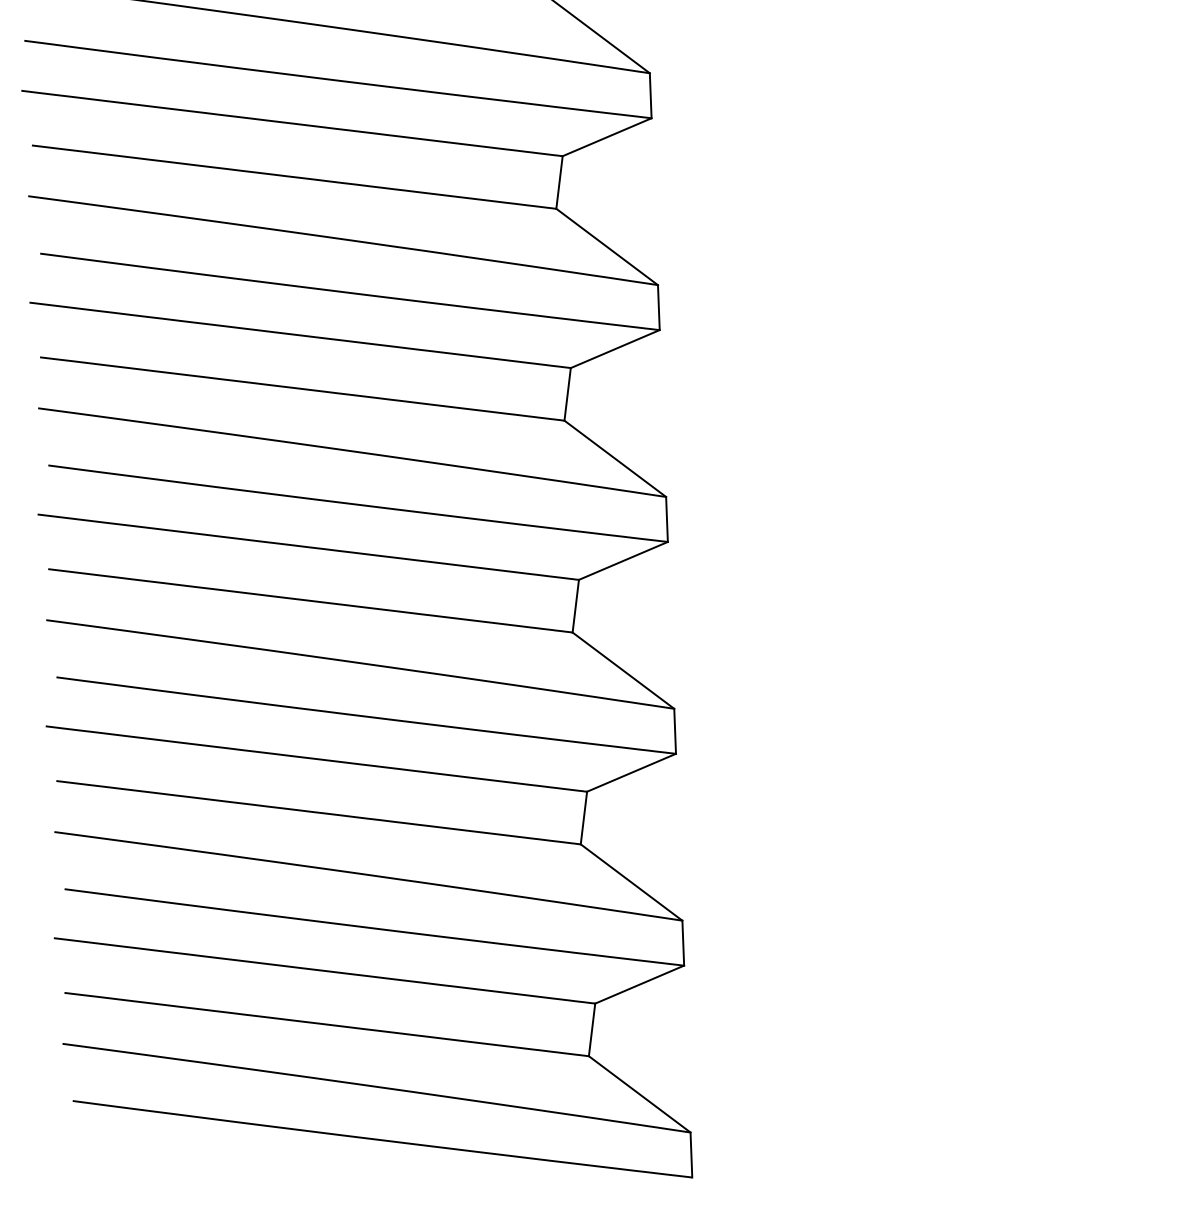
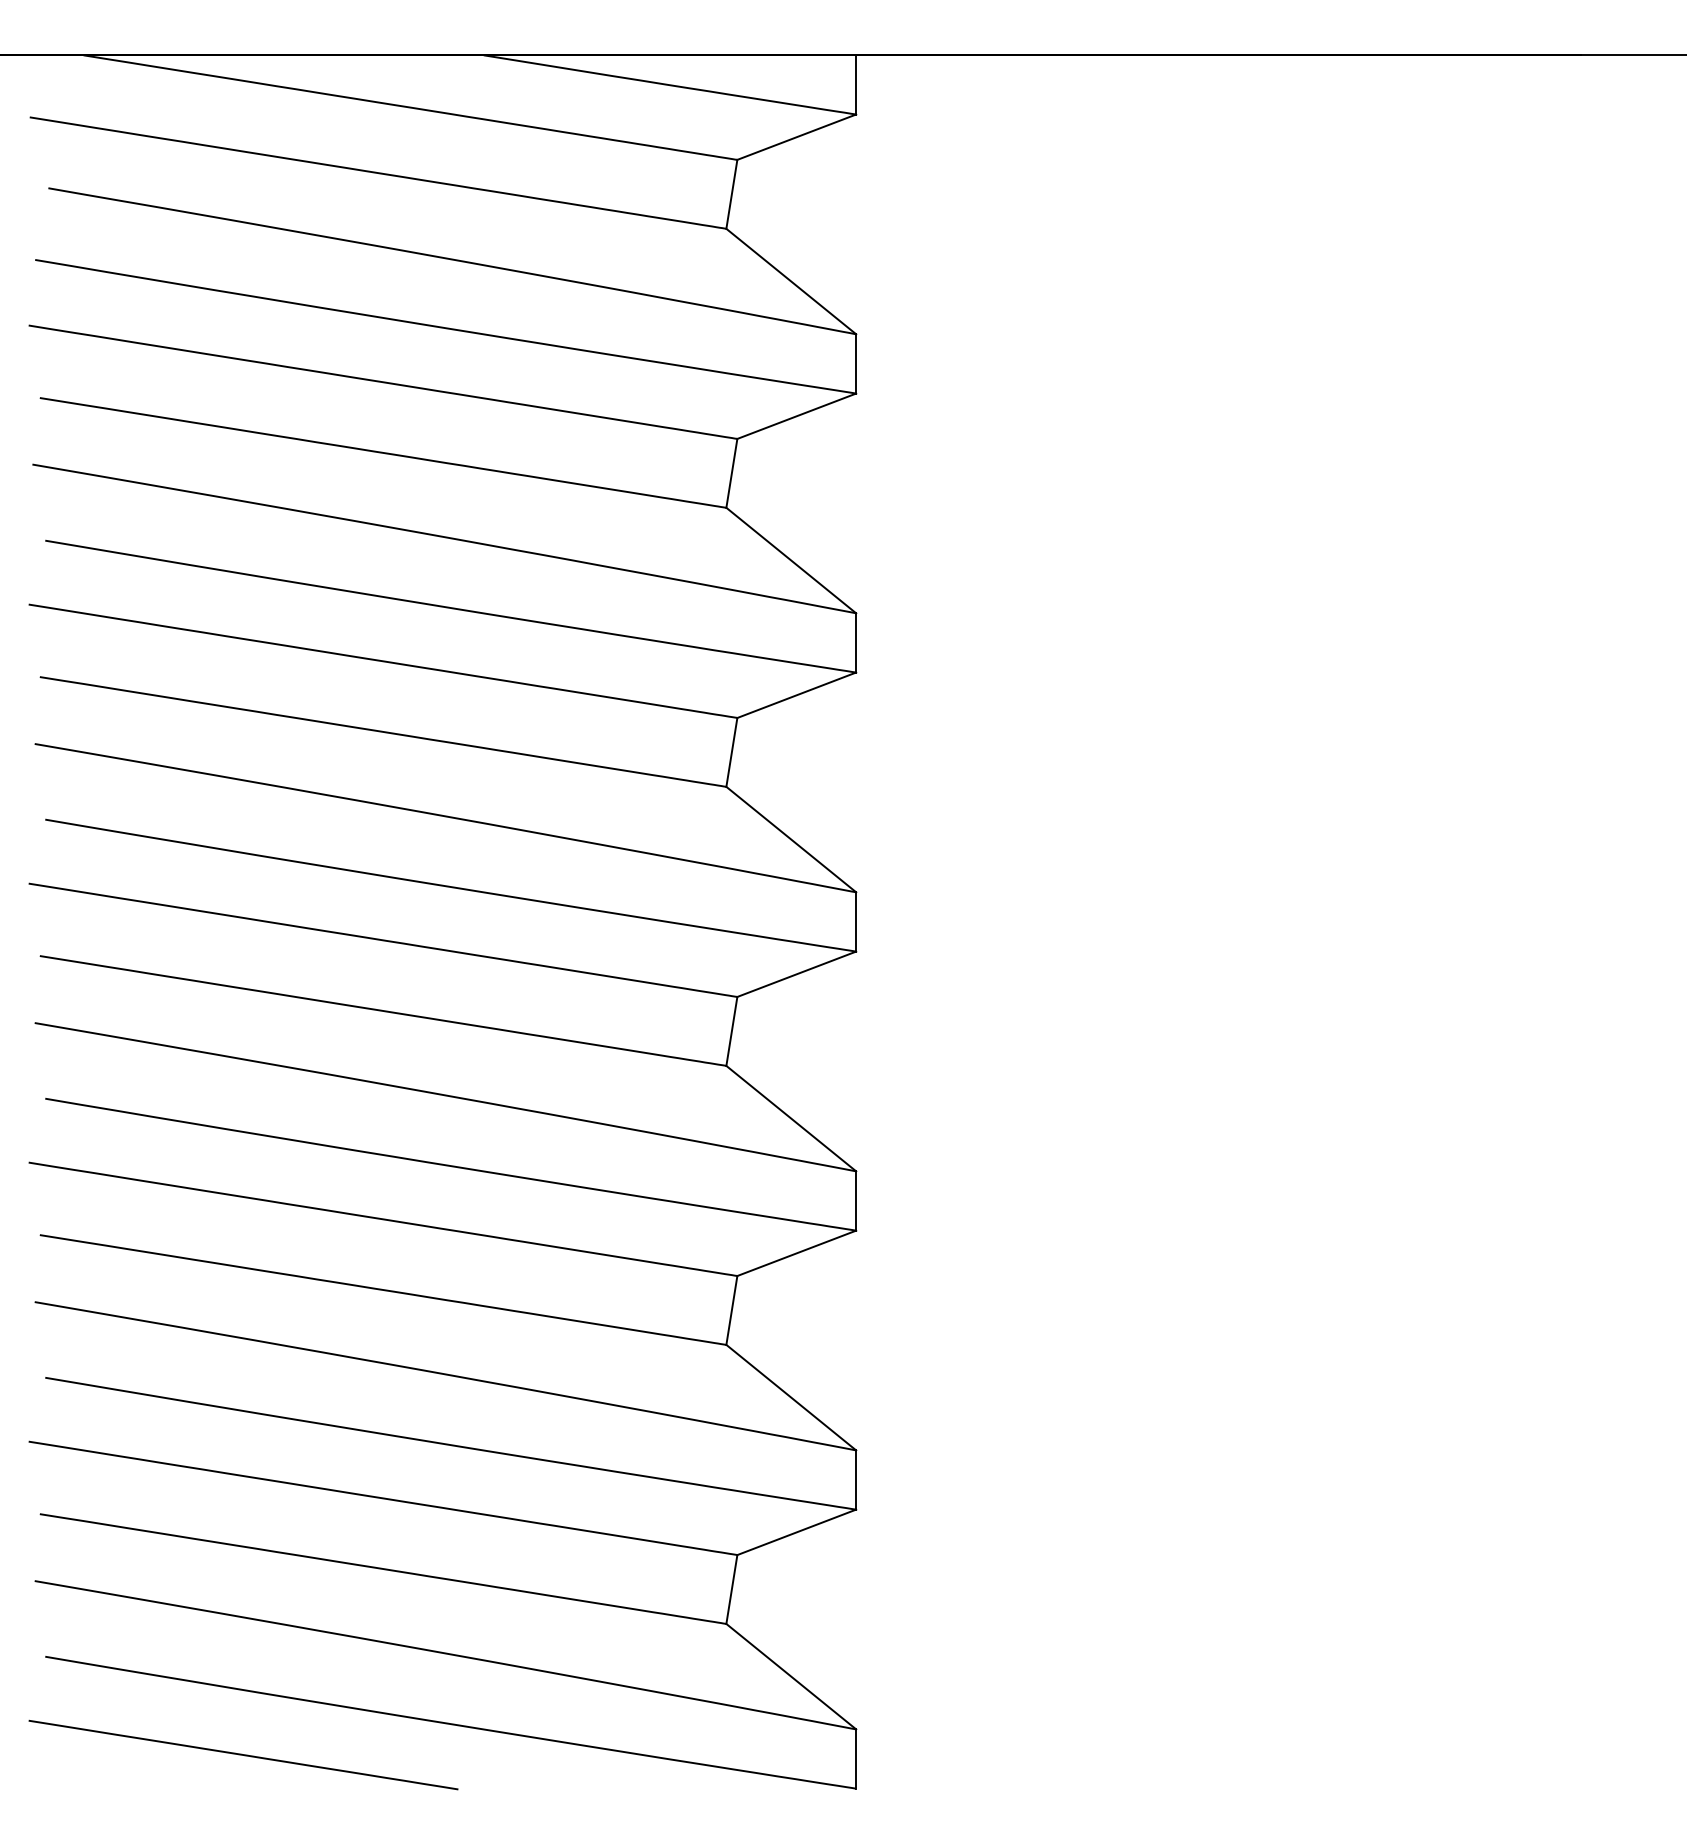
line: (226, 1169) -> (243, 1754), added

